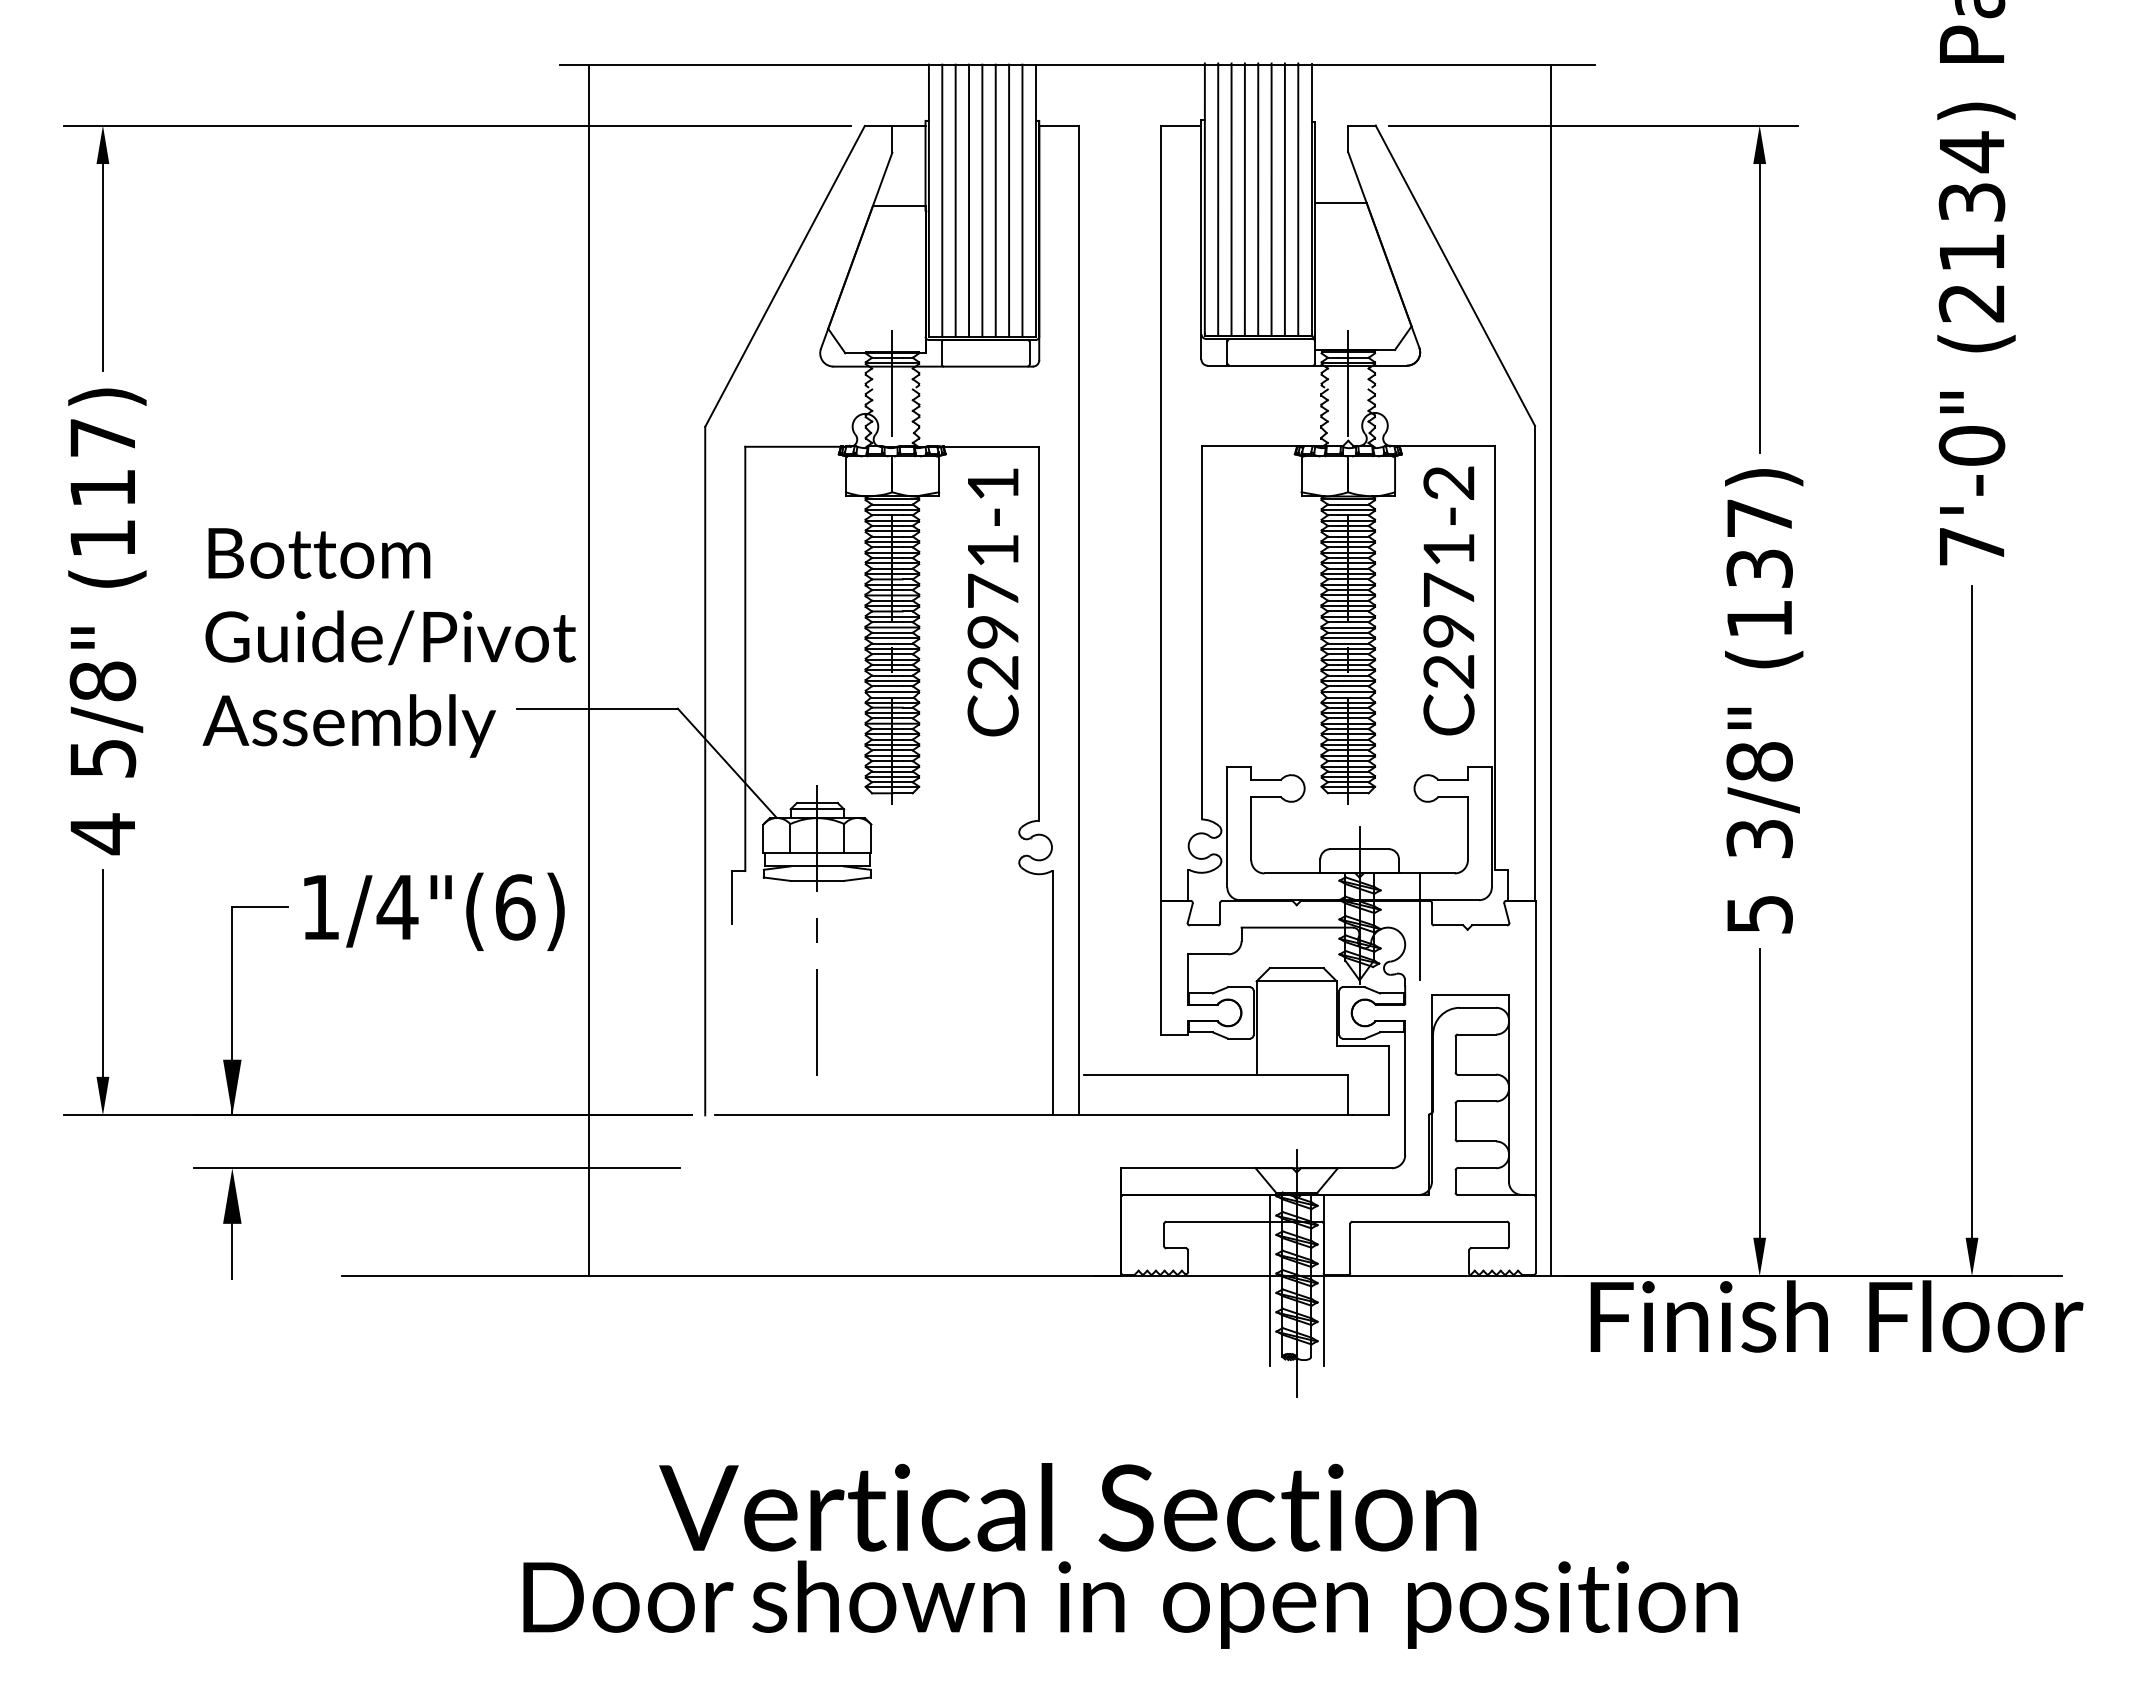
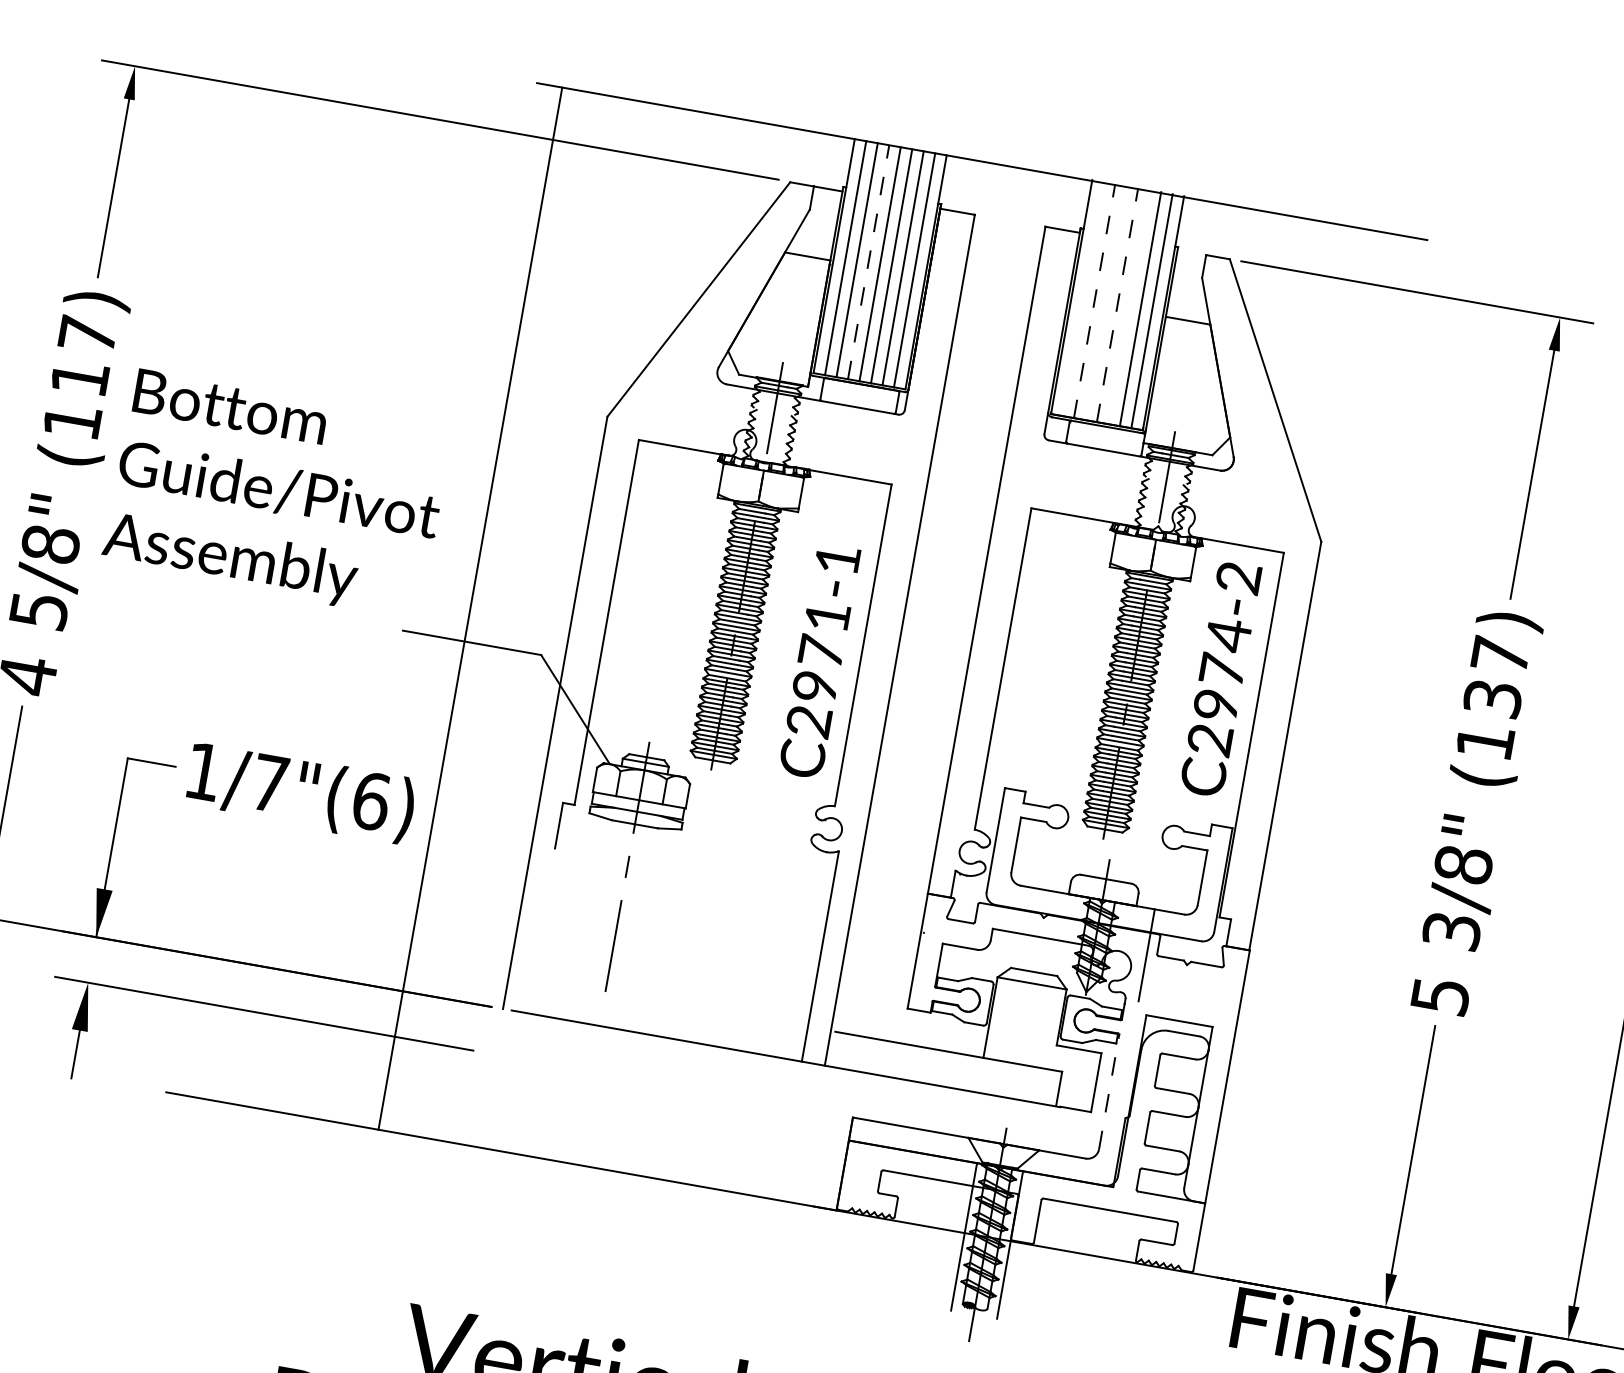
line: (1218, 199) -> (1083, 299), removed
line: (1231, 199) -> (1094, 301), solid -> dashed
line: (1244, 199) -> (1105, 302), removed
line: (1258, 199) -> (1117, 305), solid -> dashed
line: (1271, 199) -> (1128, 307), removed
line: (969, 200) -> (869, 262), solid -> dashed
text: (1448, 550) -> (1228, 635), C2971-2 -> C2974-2
text: (992, 602) -> (819, 661), moved
text: (389, 642) -> (277, 493), moved
line: (1551, 670) -> (1298, 754), removed
text: (397, 907) -> (269, 783), 1/4"(6) -> 1/7"(6)
line: (1405, 1088) -> (1109, 1092), solid -> dashed

